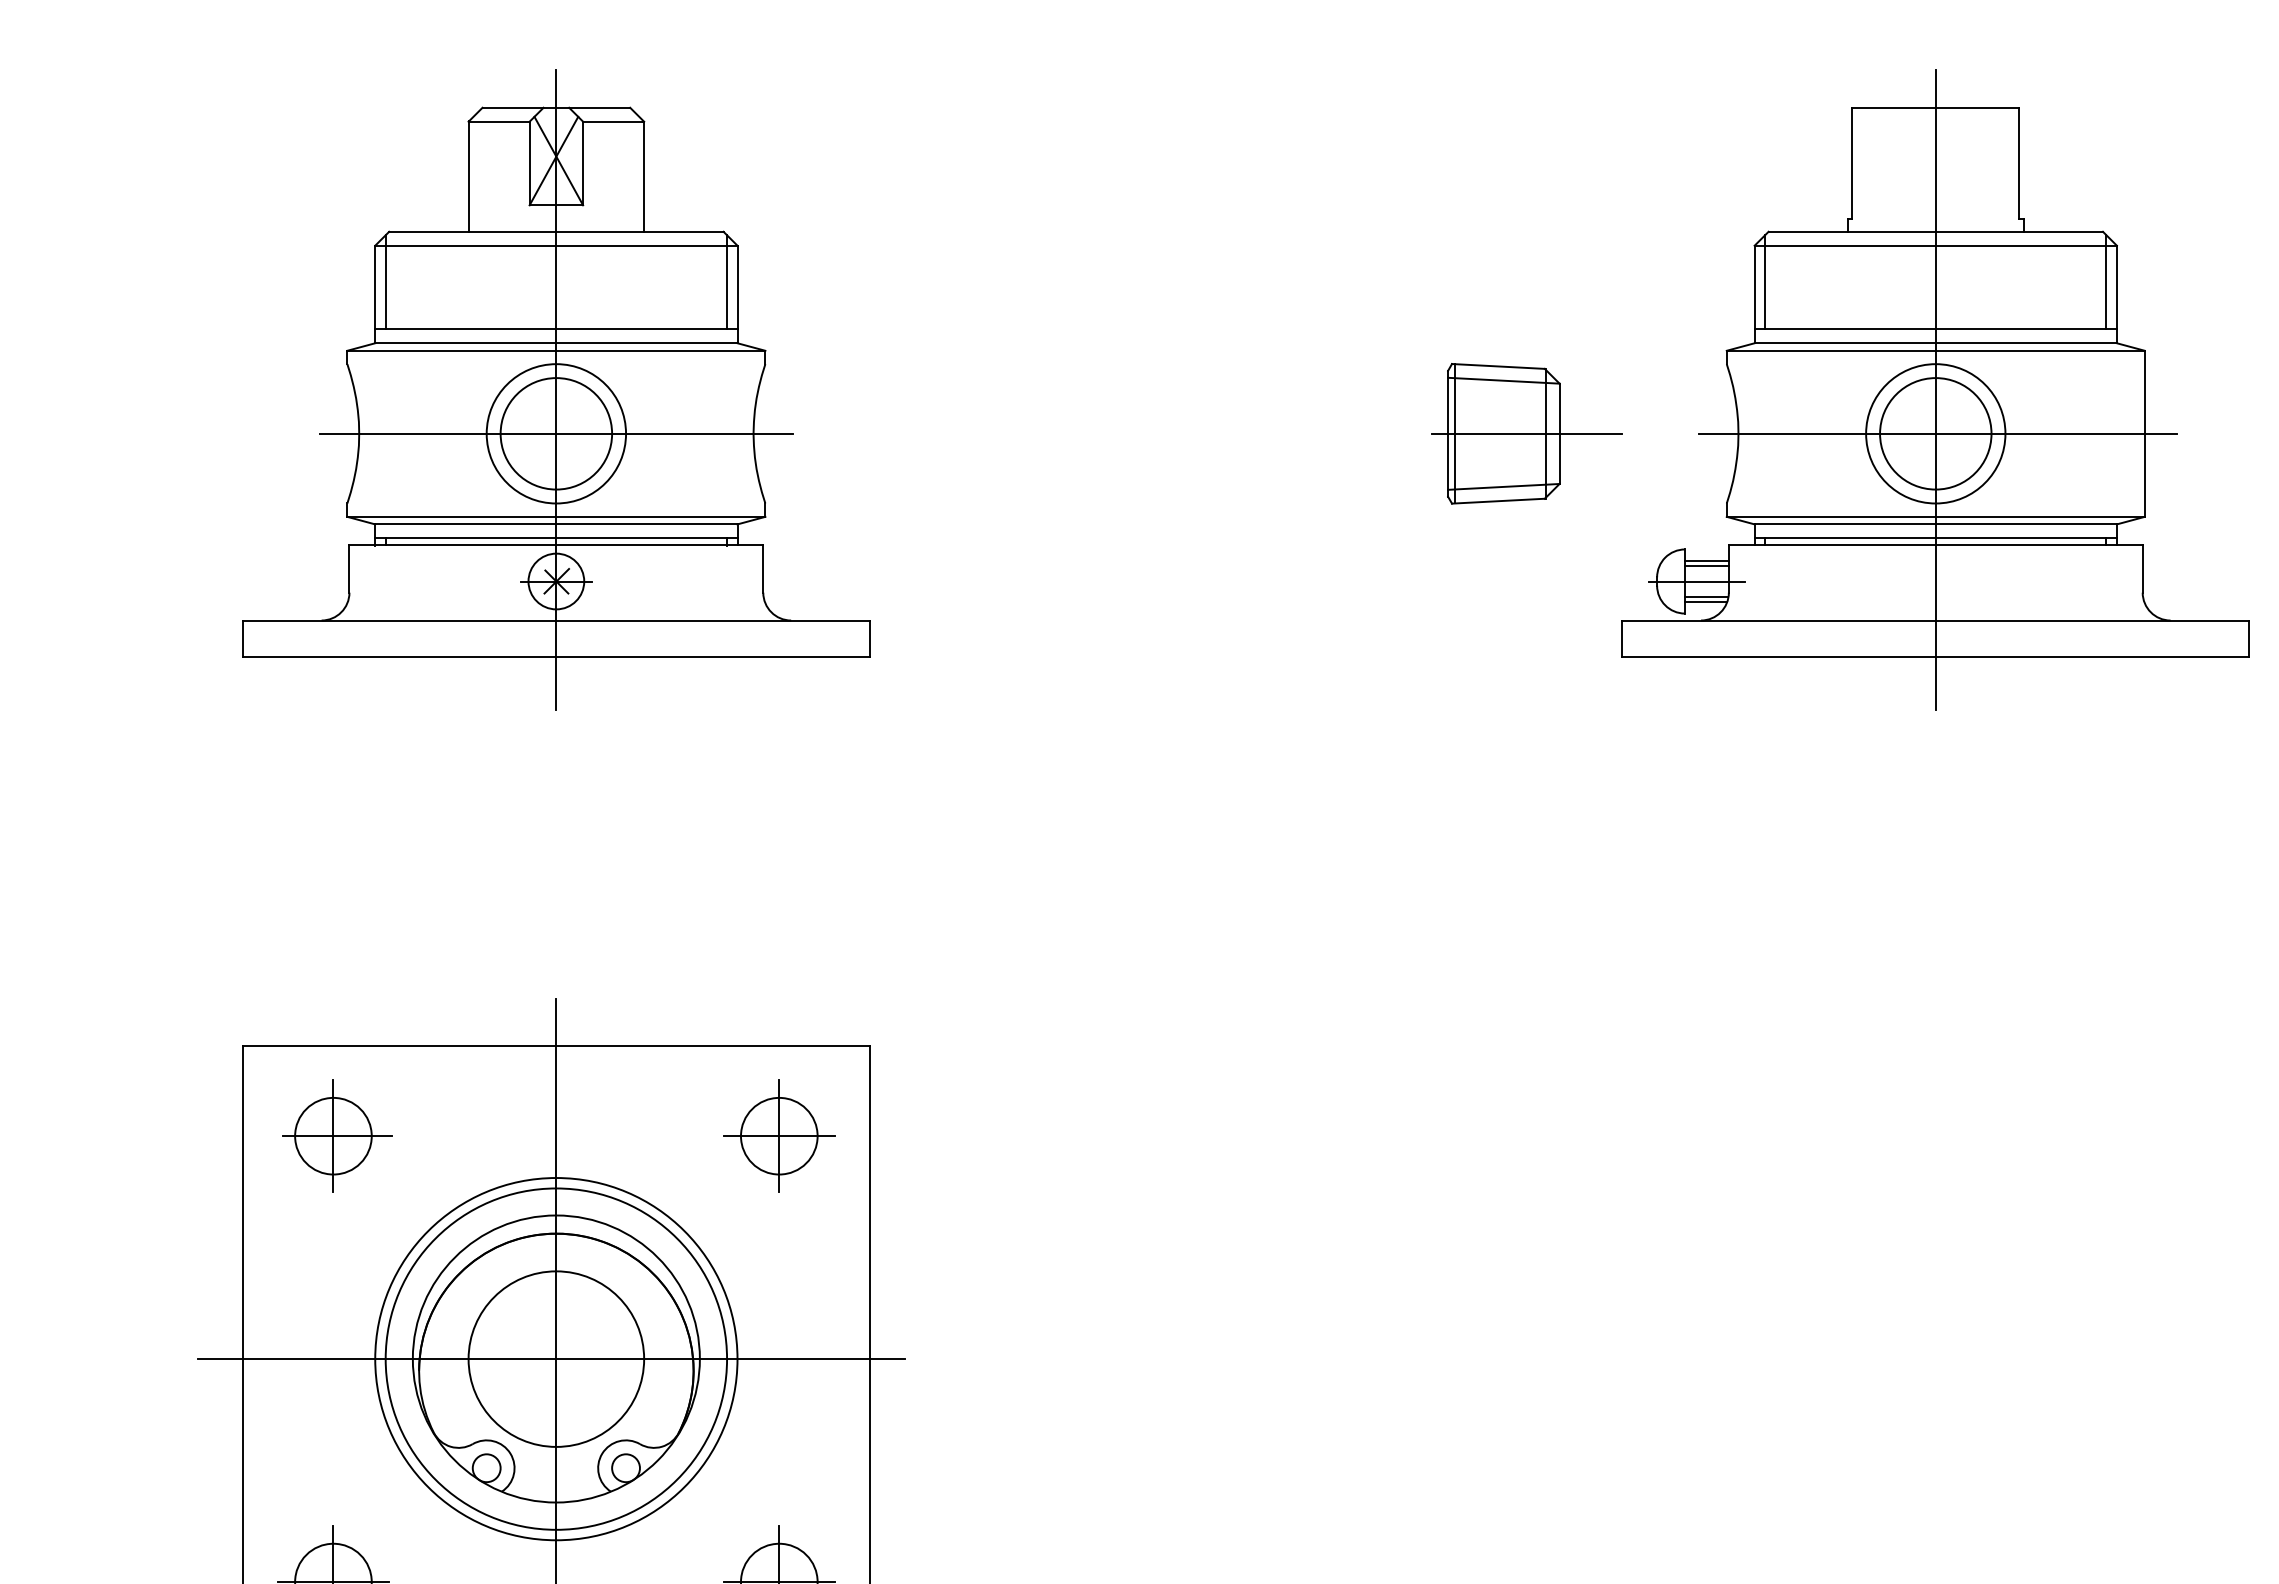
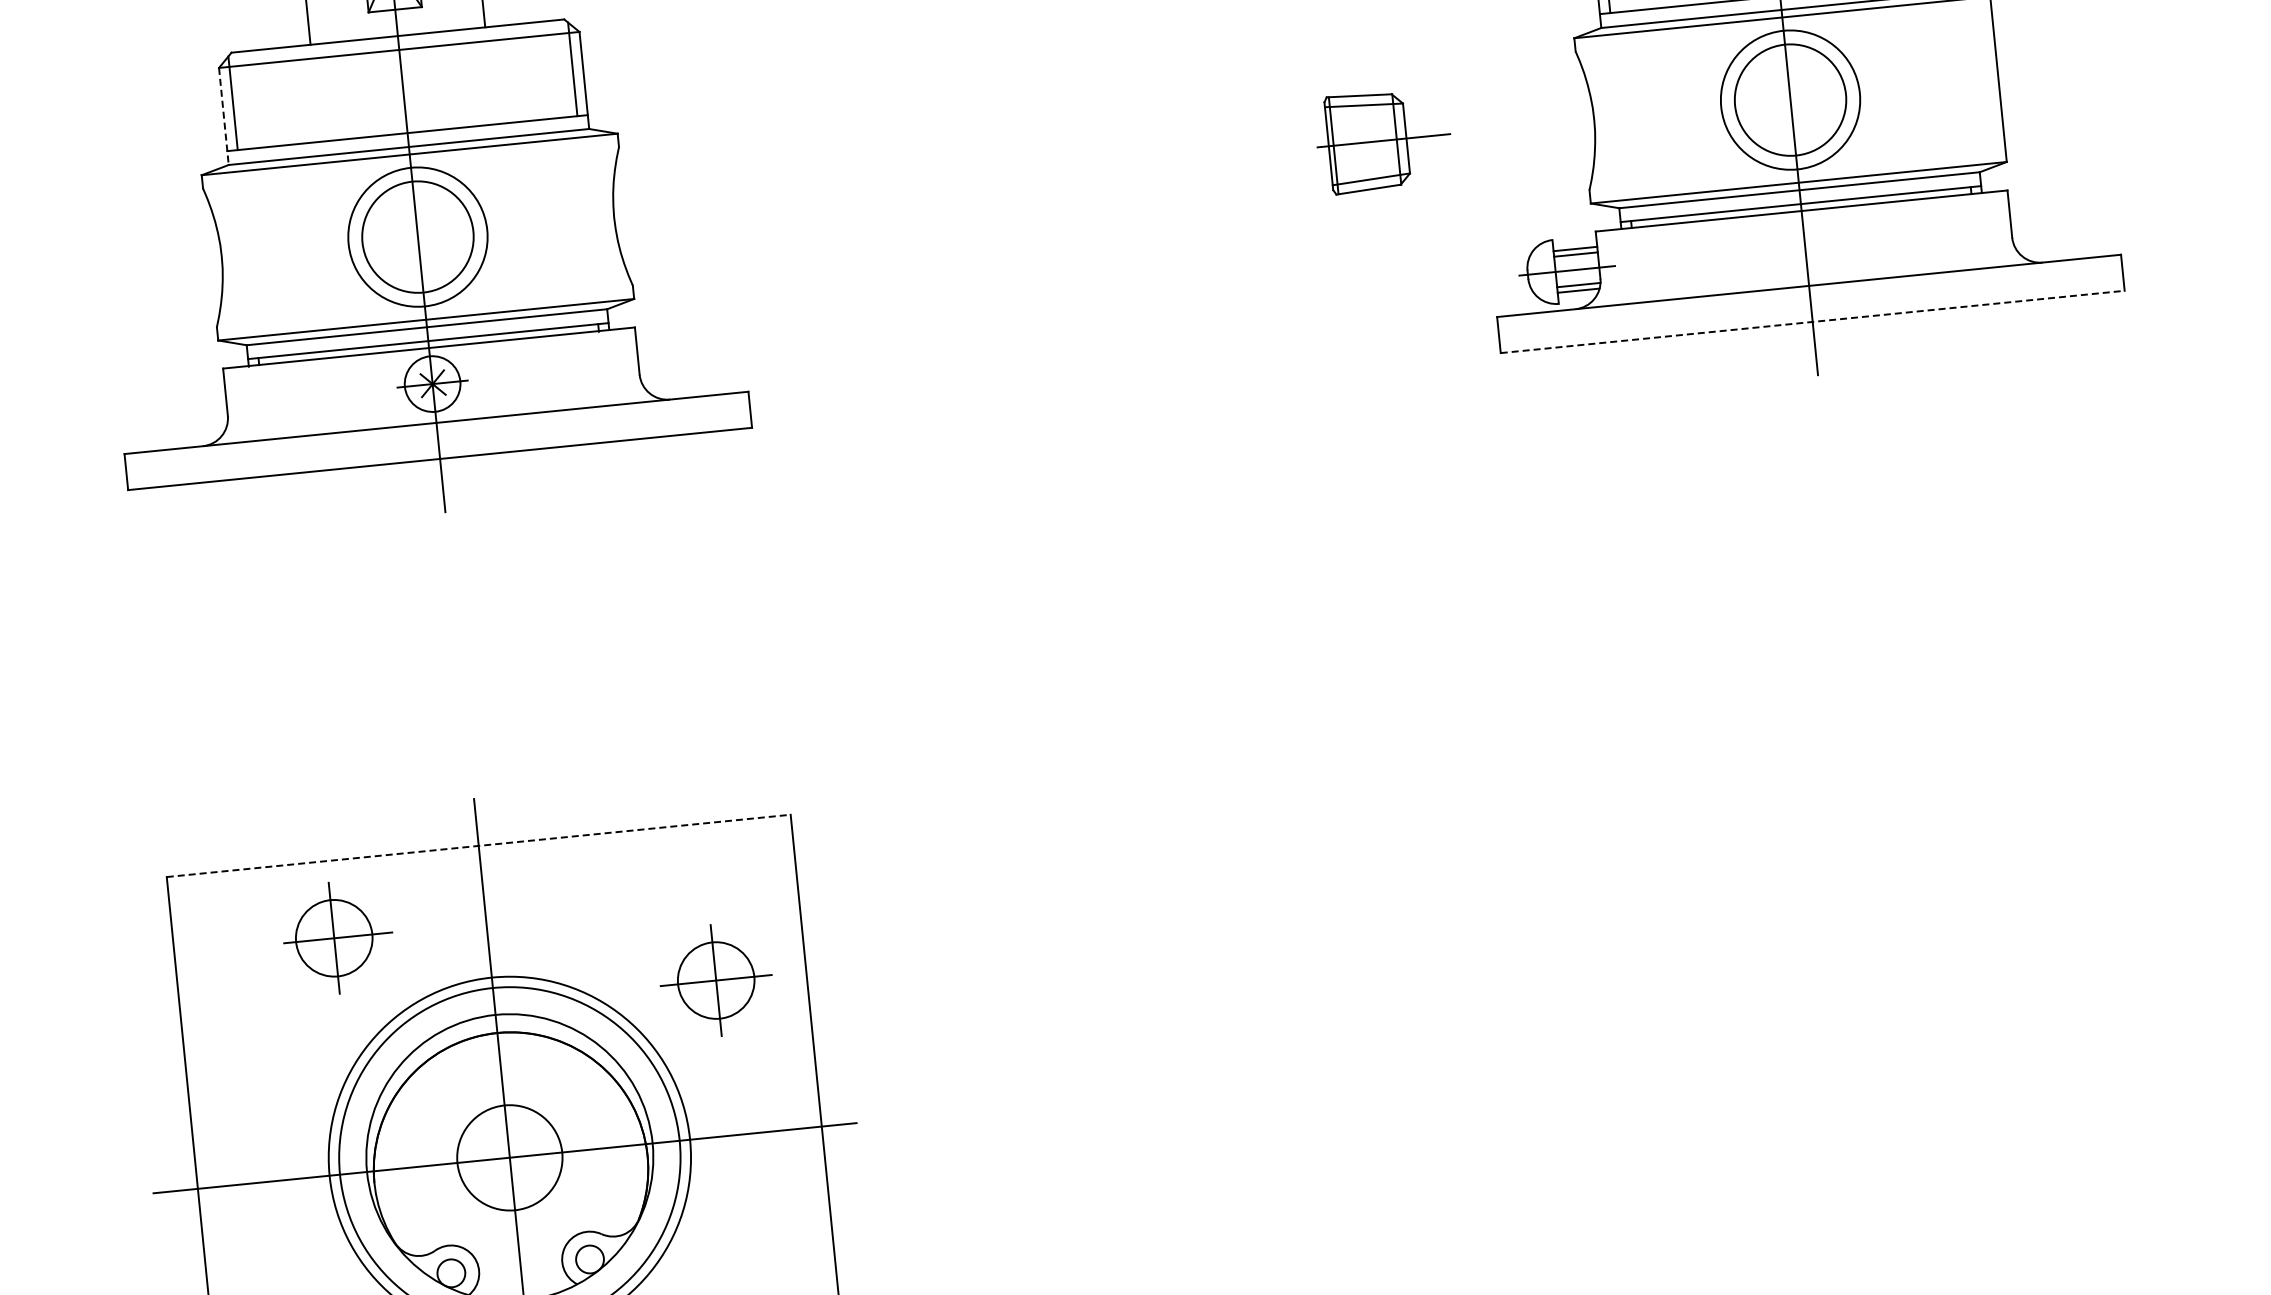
line: (375, 294) -> (224, 116), solid -> dashed
line: (556, 433) -> (418, 236), removed
part: (1526, 433) -> (1383, 140), size x0.7
line: (1937, 433) -> (1792, 99), removed
line: (1935, 656) -> (1812, 321), solid -> dashed
line: (556, 1045) -> (478, 845), solid -> dashed
part: (337, 1135) -> (338, 937), moved
part: (779, 1135) -> (716, 979), moved
circle: (556, 1358) -> (509, 1157), size x0.6

